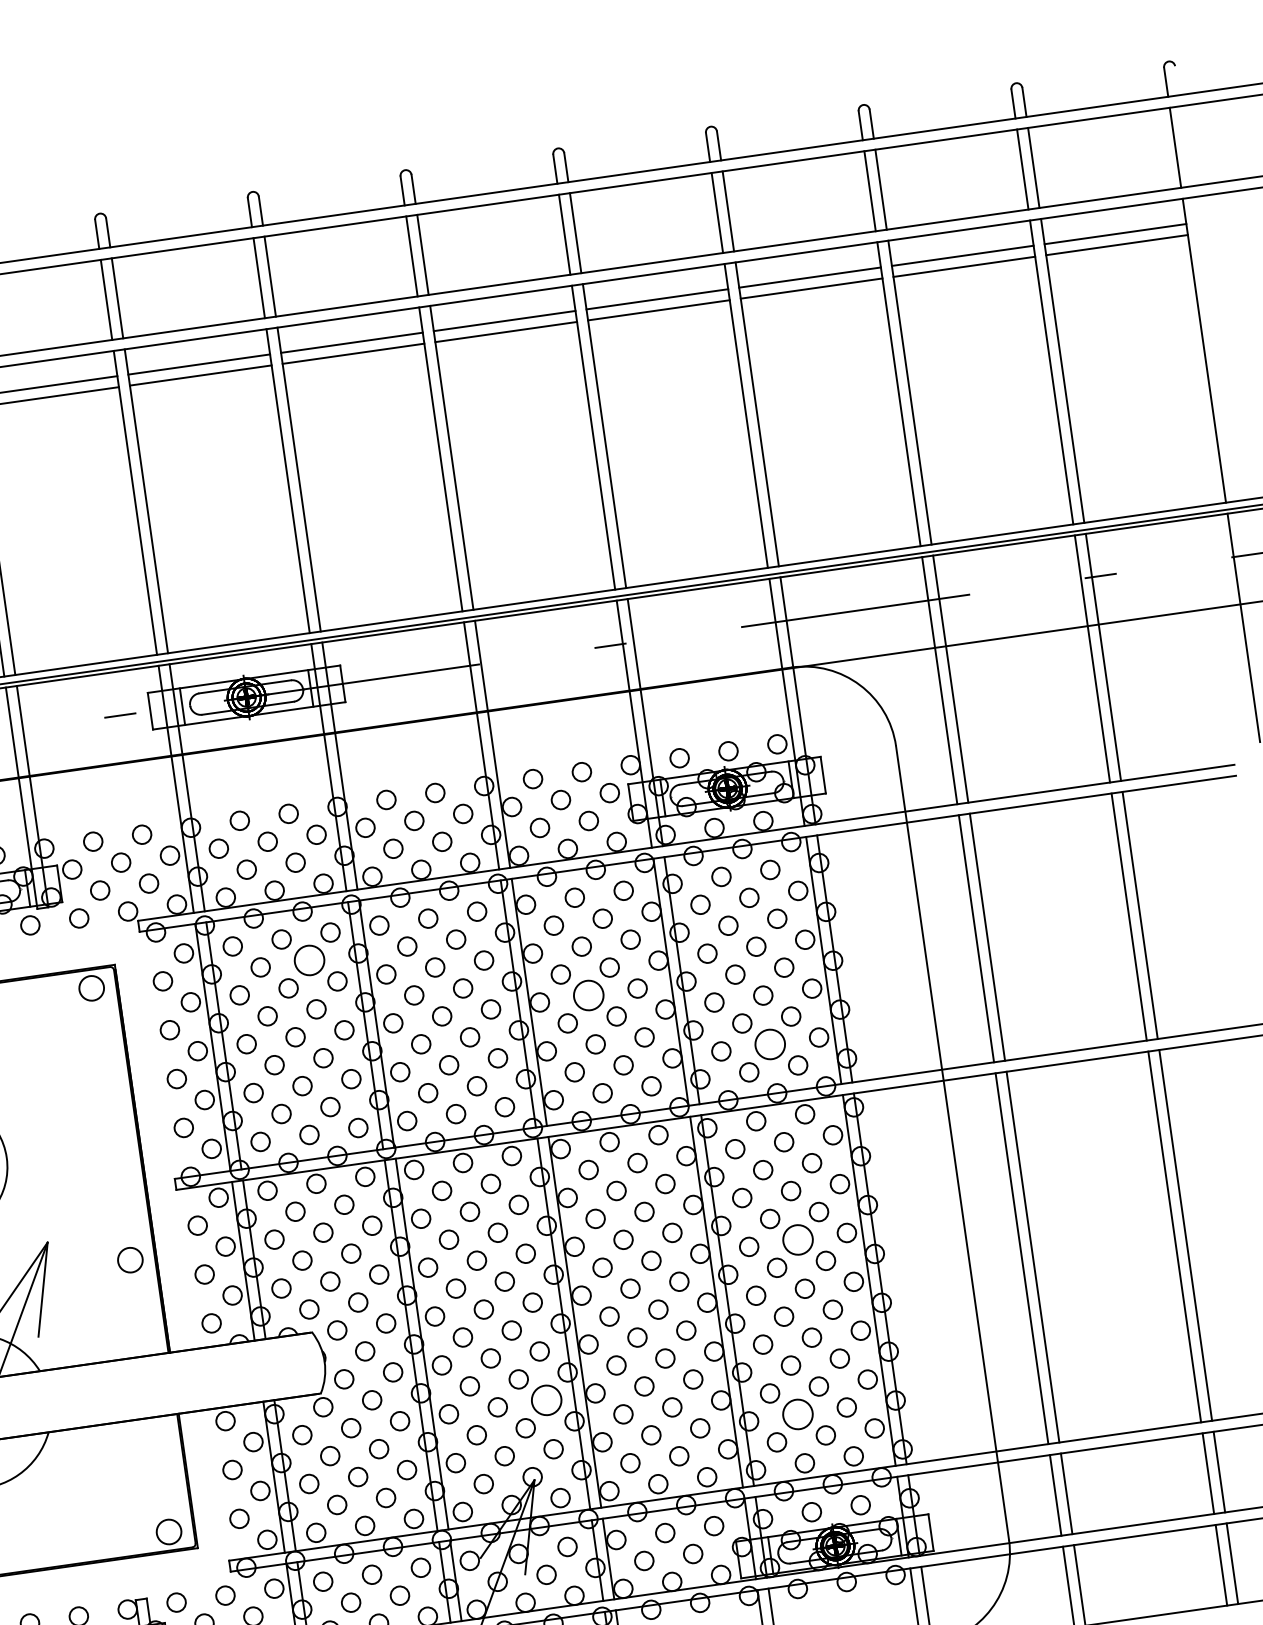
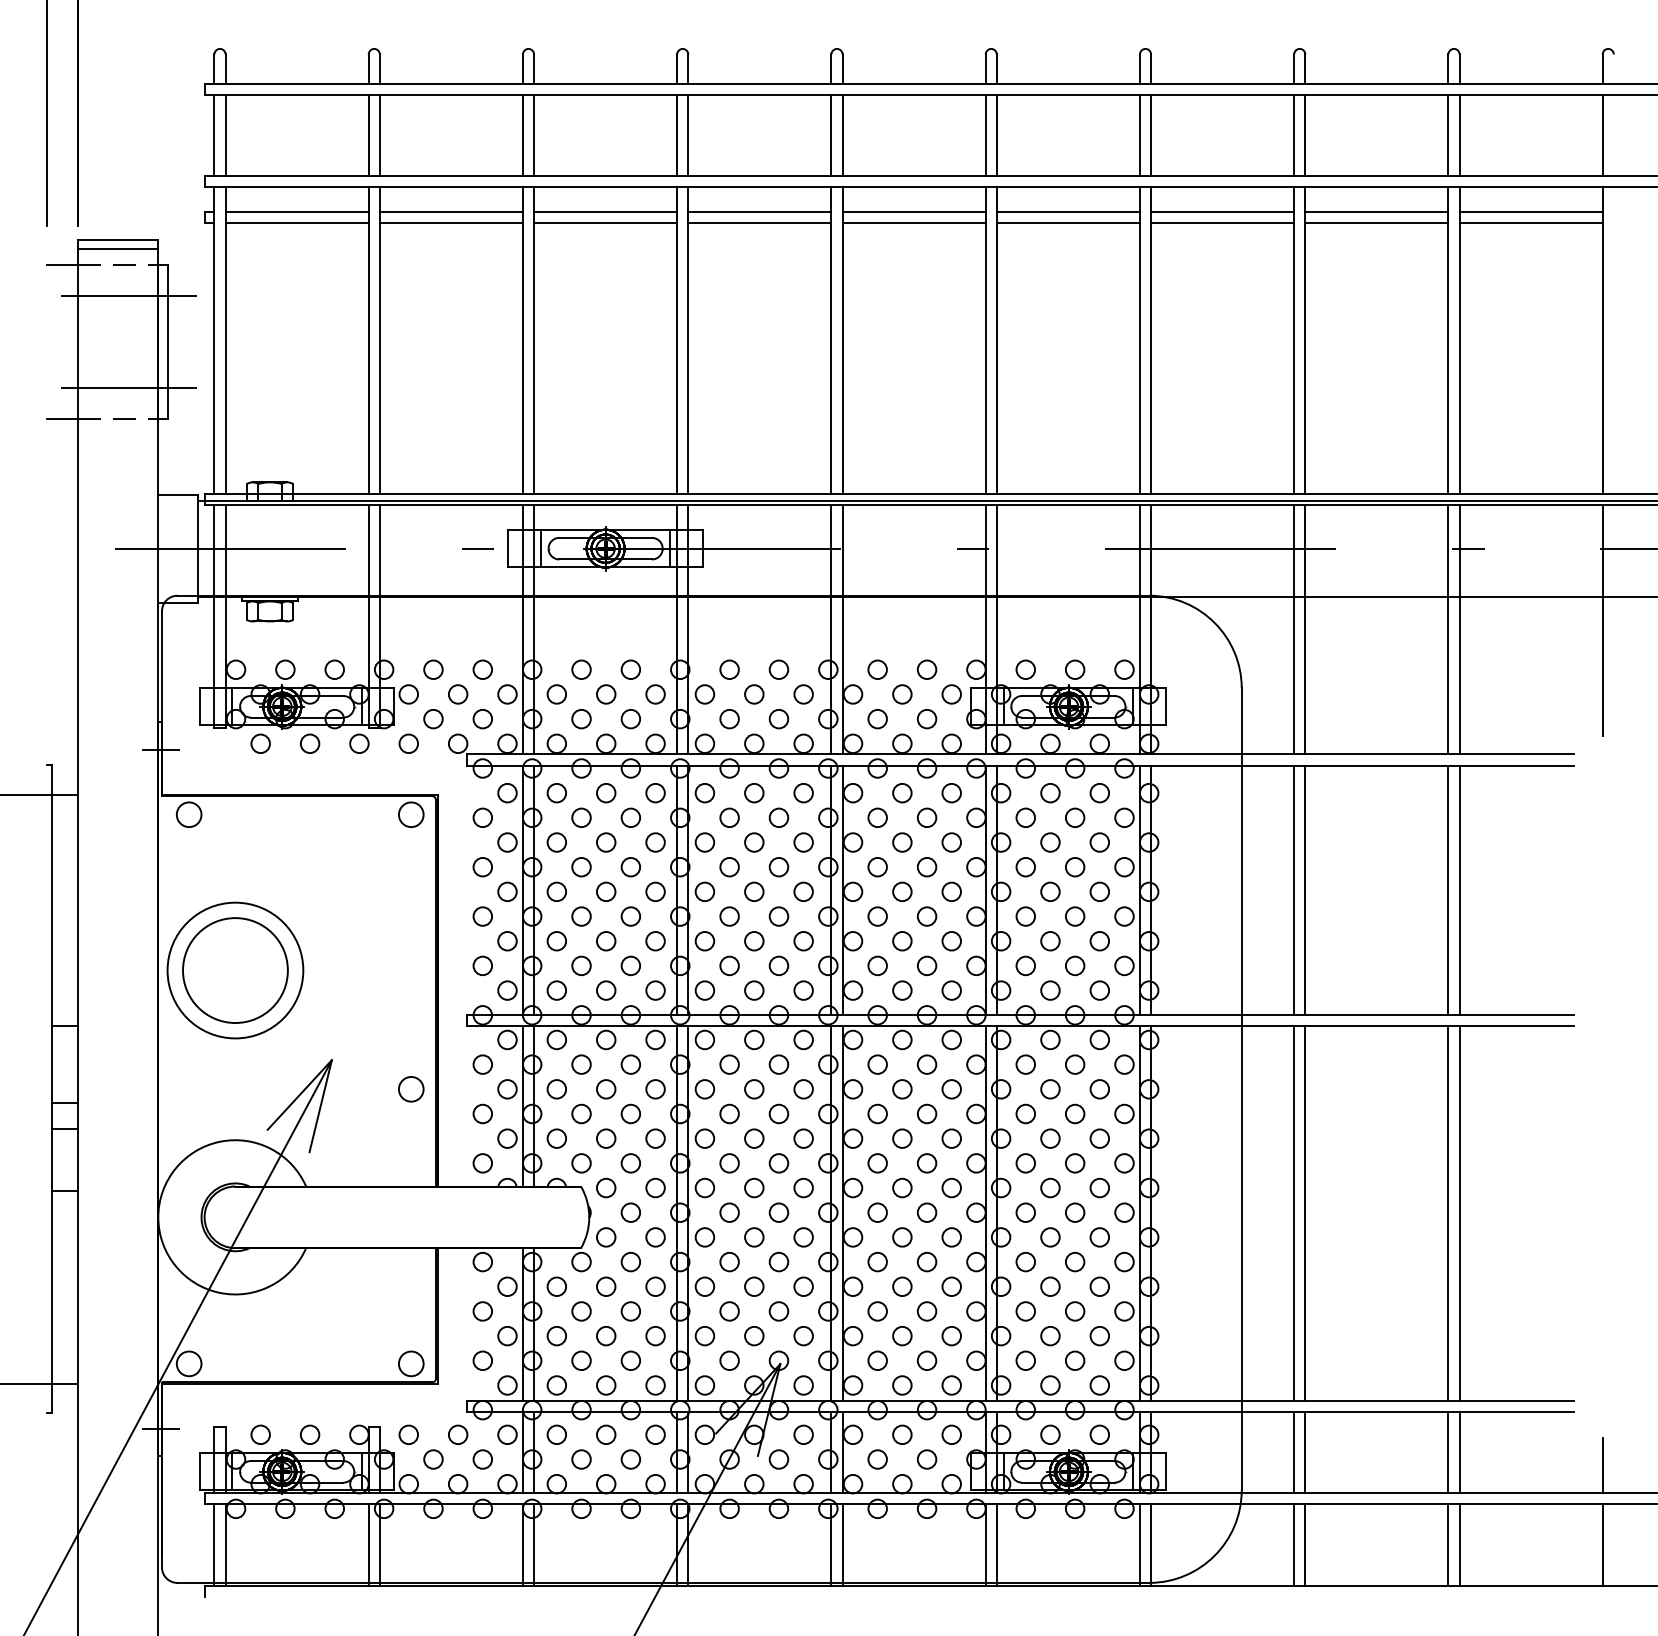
circle: (309, 960) -> (630, 817), size x0.62
circle: (588, 995) -> (902, 891), size x0.62
circle: (769, 1044) -> (1074, 965), size x0.62
circle: (797, 1240) -> (1074, 1163), size x0.62
circle: (546, 1400) -> (803, 1286), size x0.62
circle: (797, 1413) -> (1050, 1335), size x0.62

